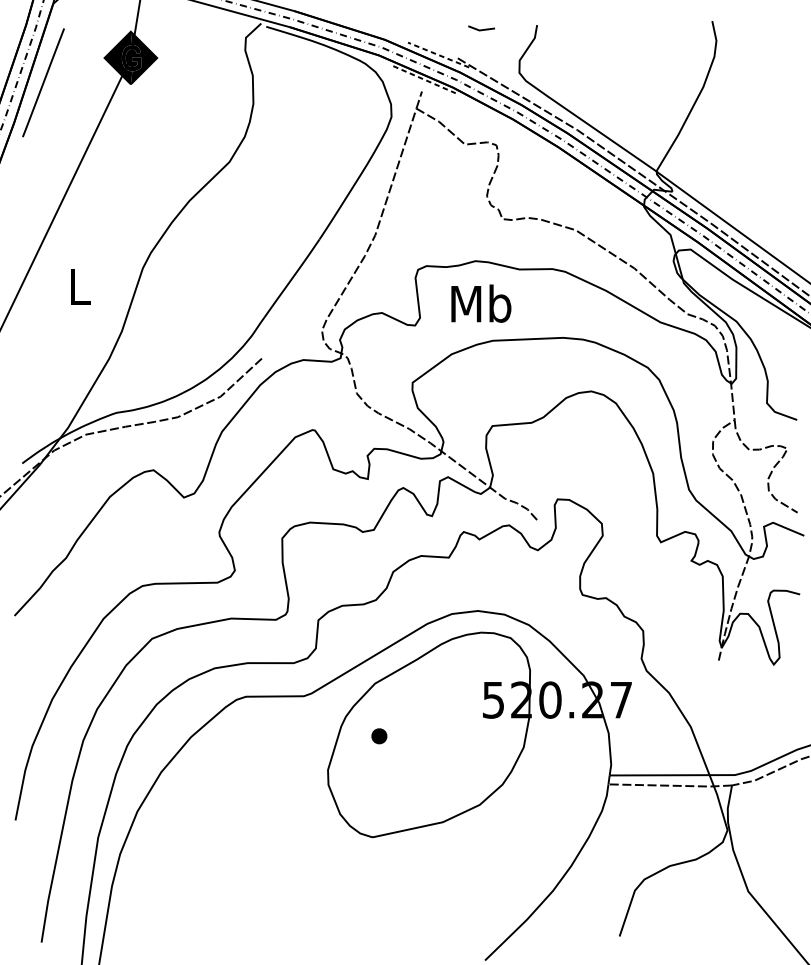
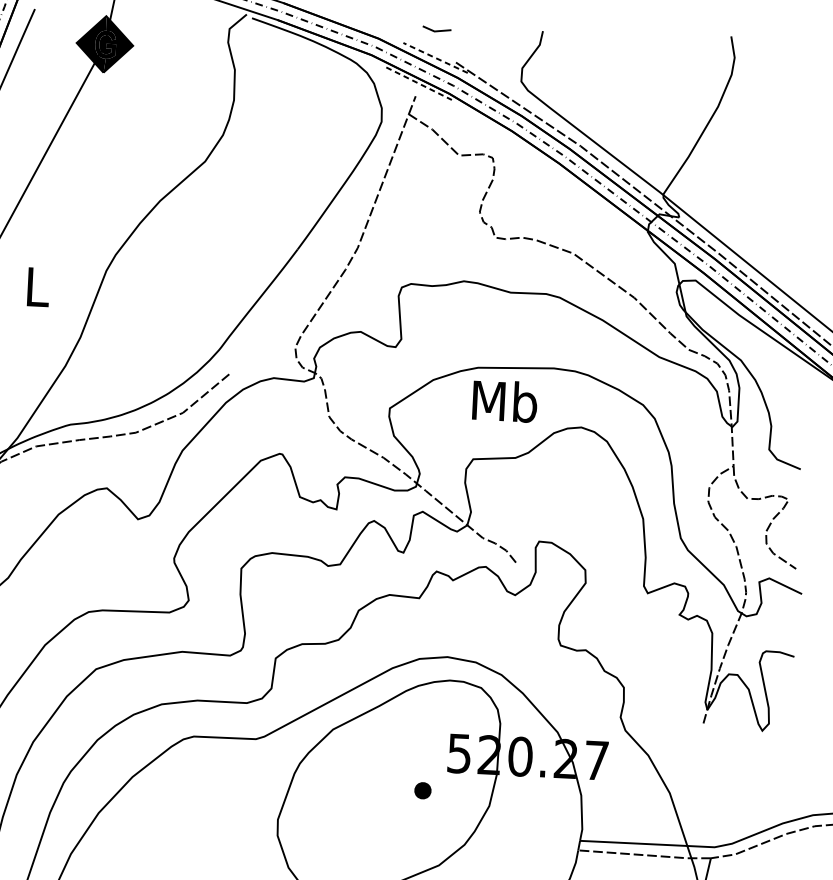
line: (481, 29) -> (436, 30), moved
text: (481, 303) -> (505, 401), moved
part: (379, 736) -> (423, 790), moved

